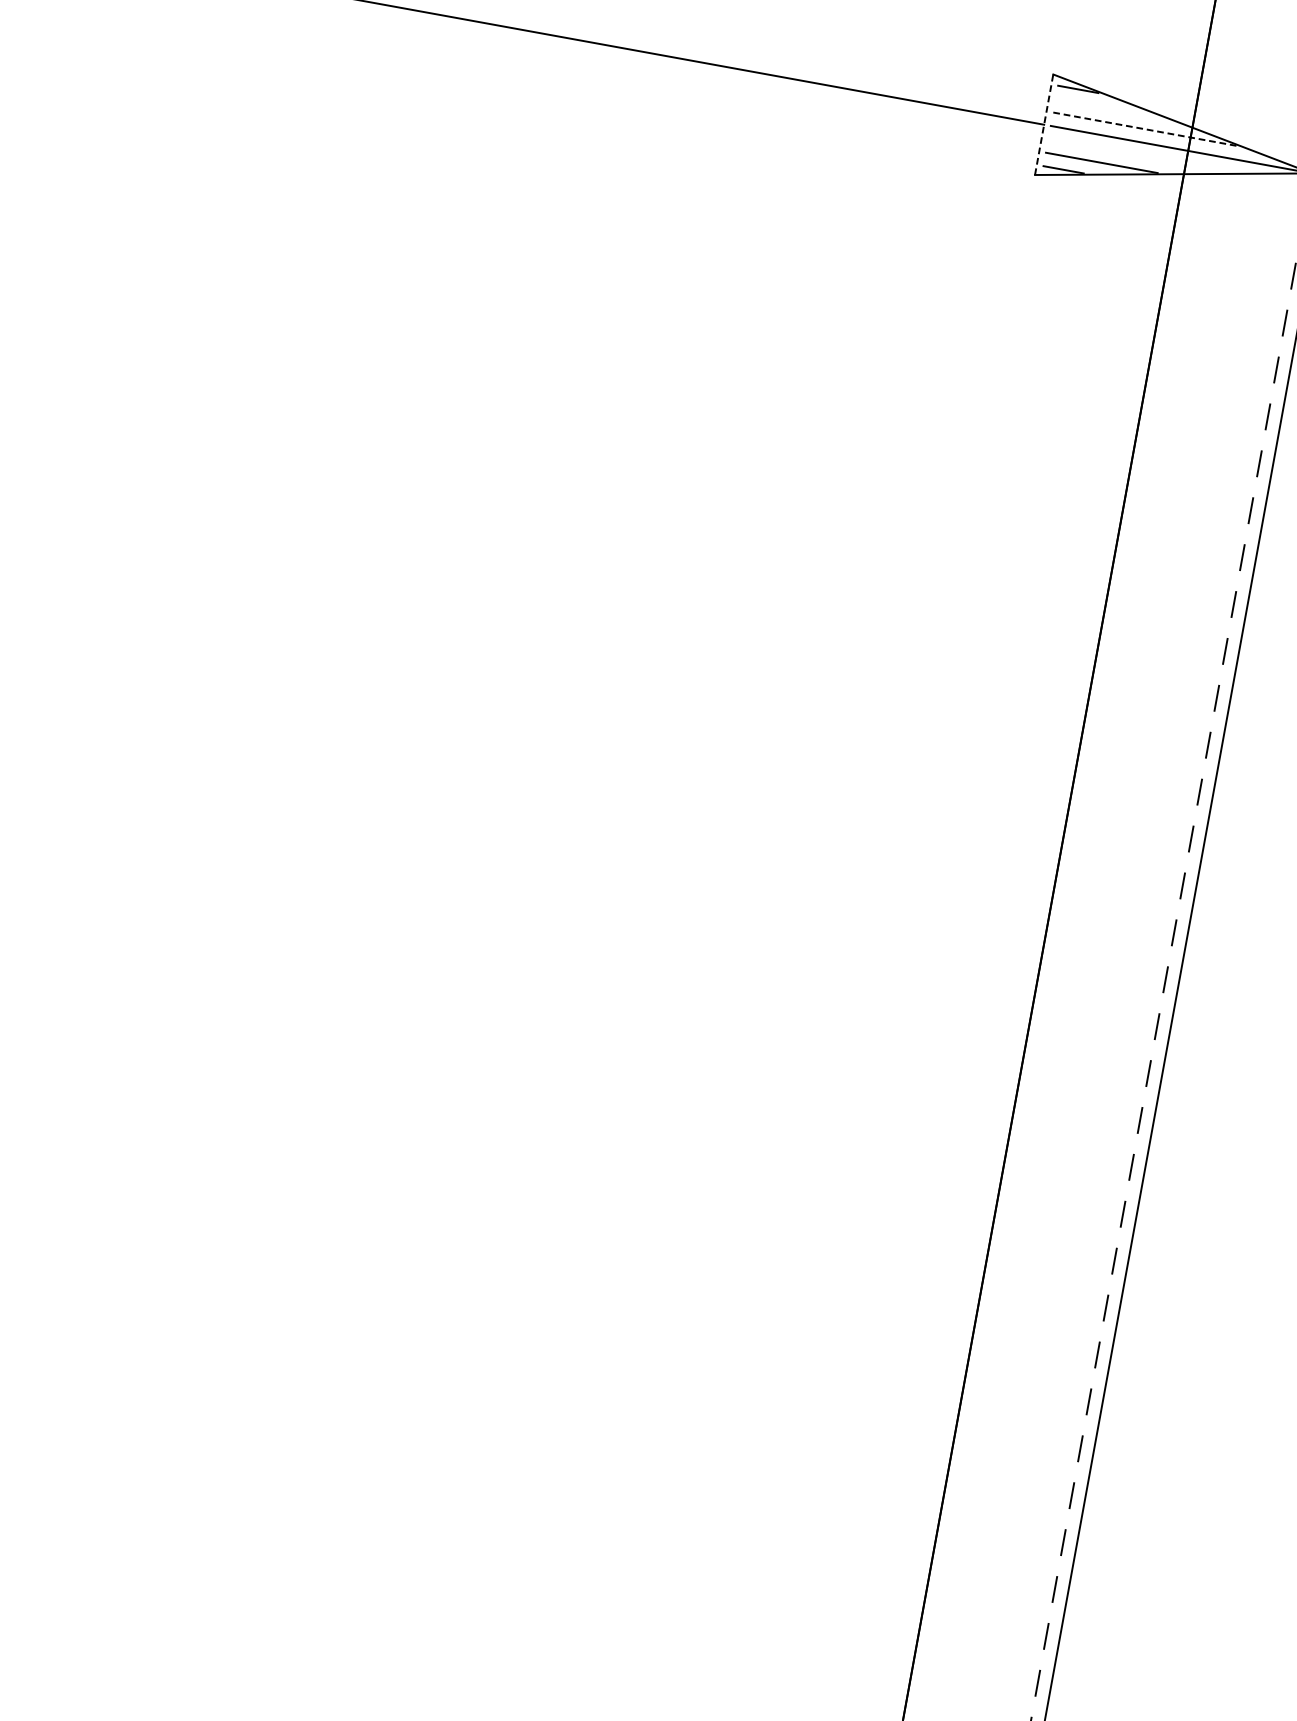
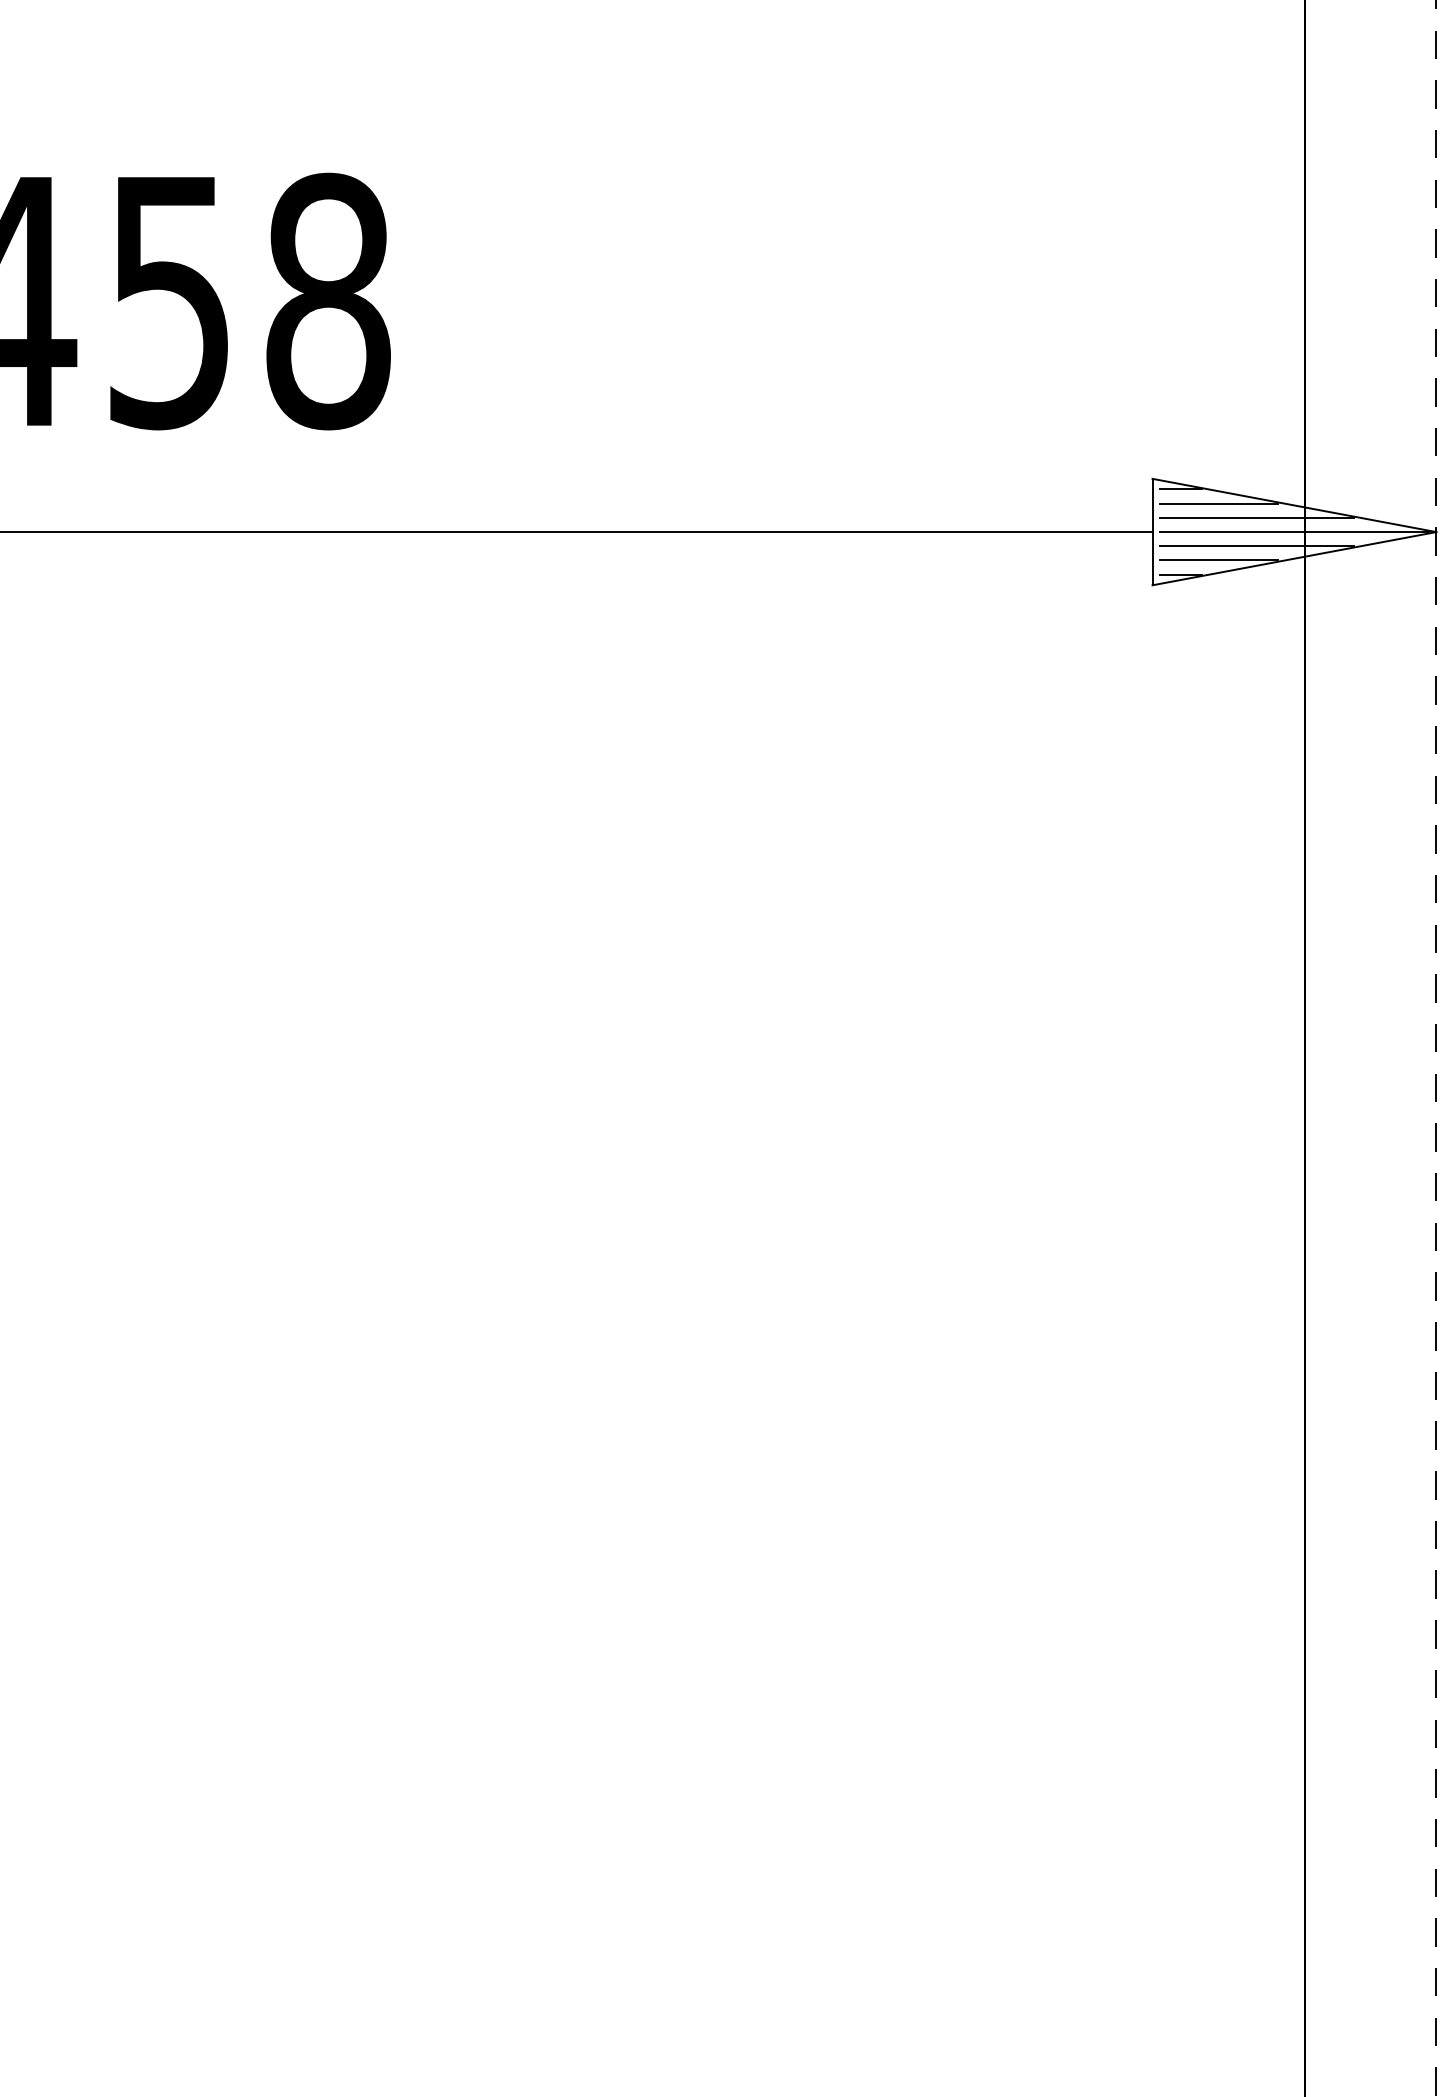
line: (1111, 109) -> (1218, 503), added
line: (1044, 124) -> (1152, 531), dashed -> solid
line: (1144, 128) -> (1256, 517), dashed -> solid
line: (1139, 156) -> (1256, 546), added

